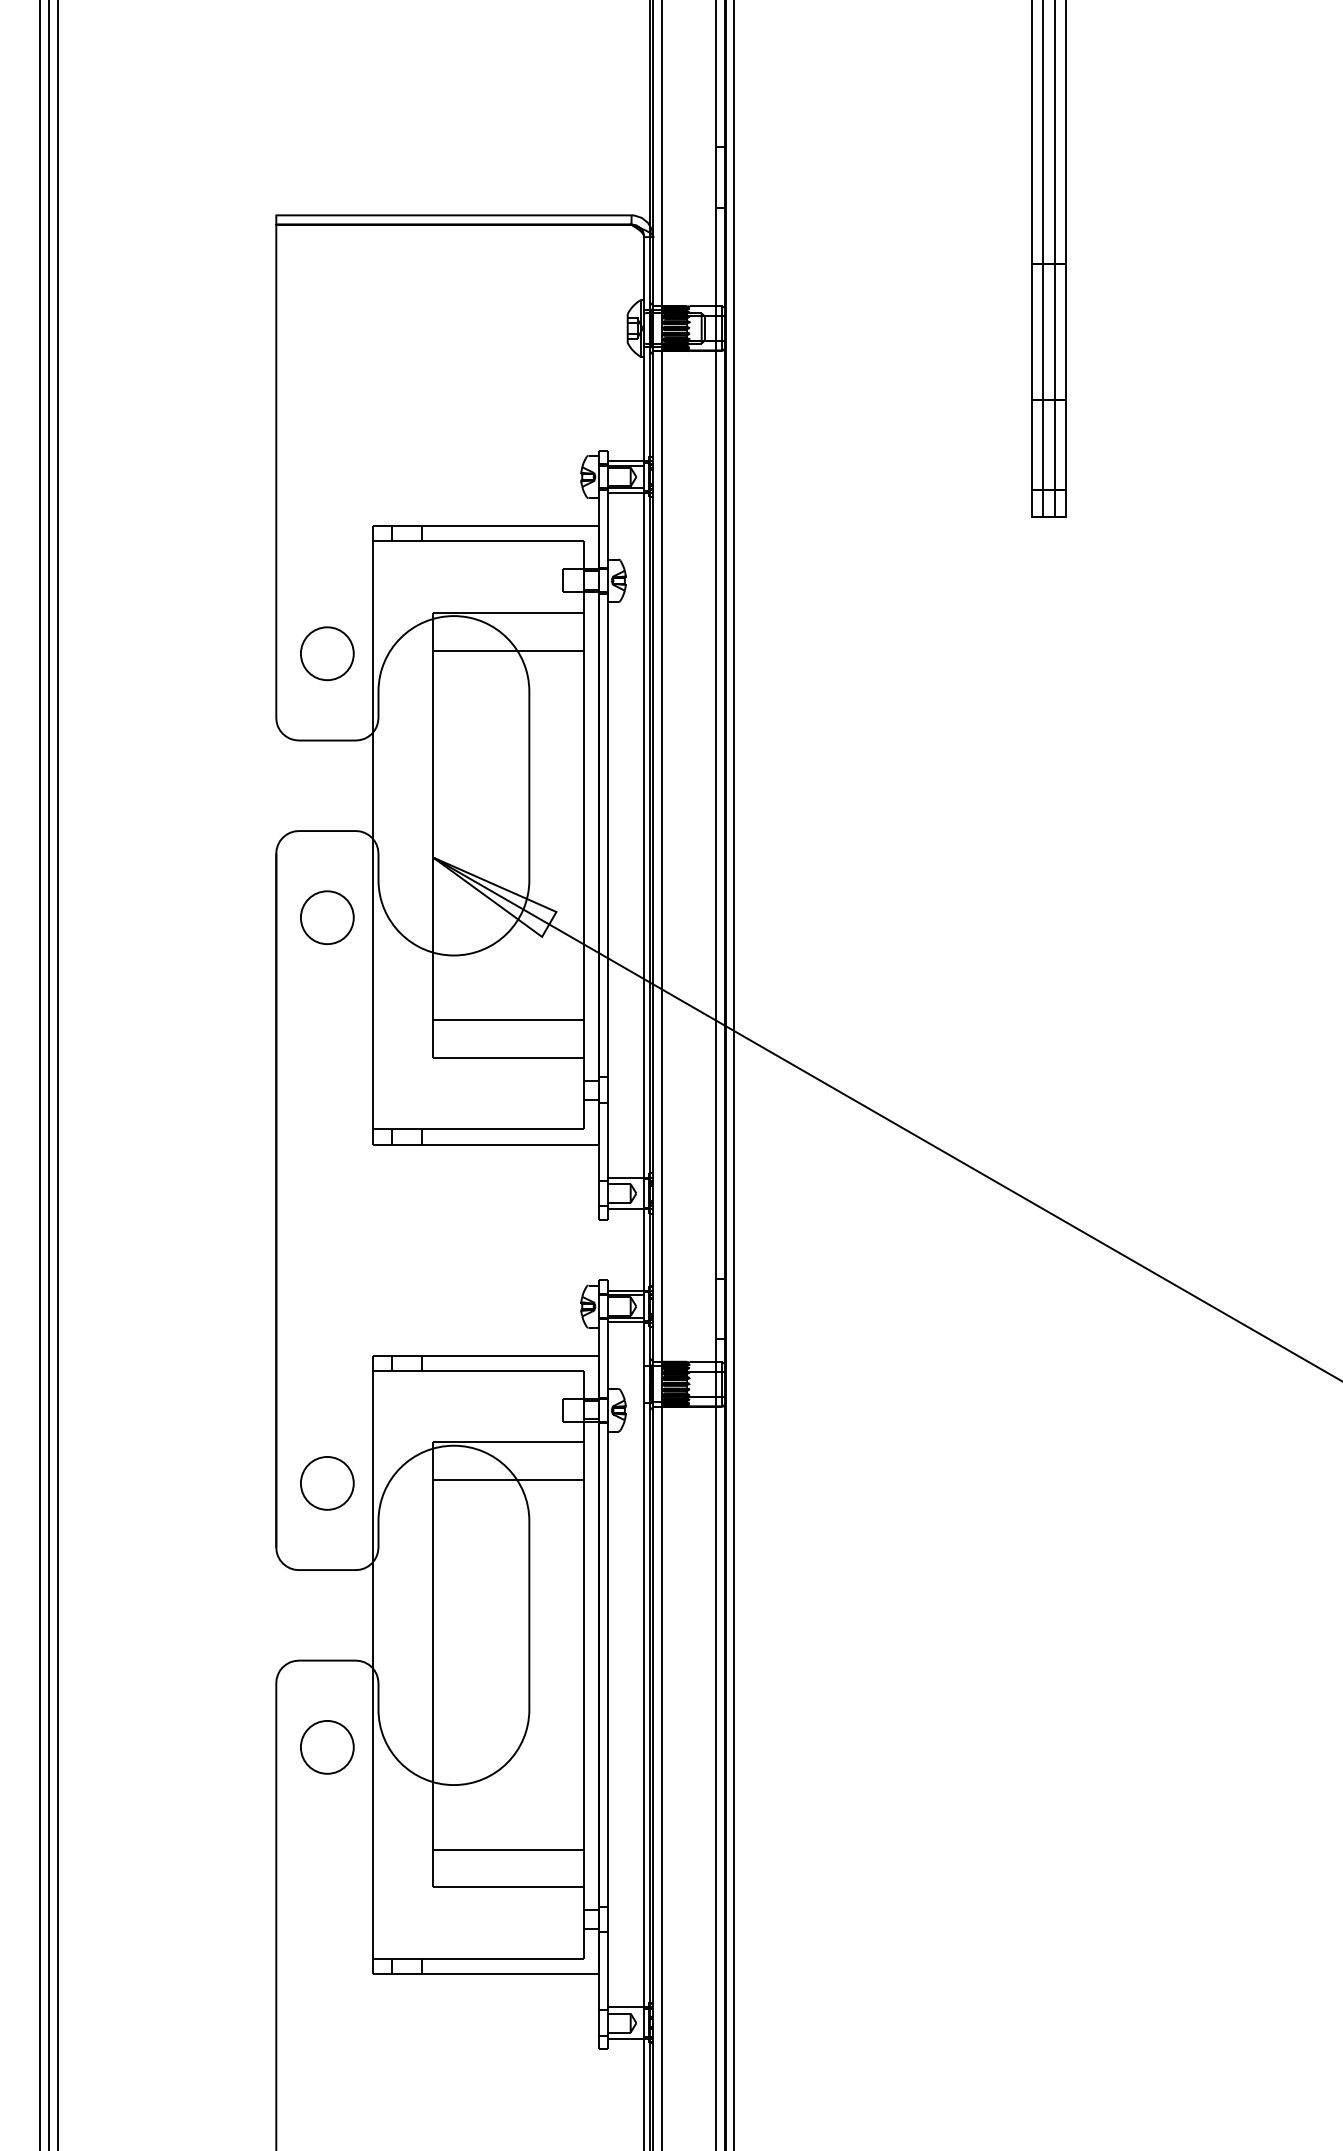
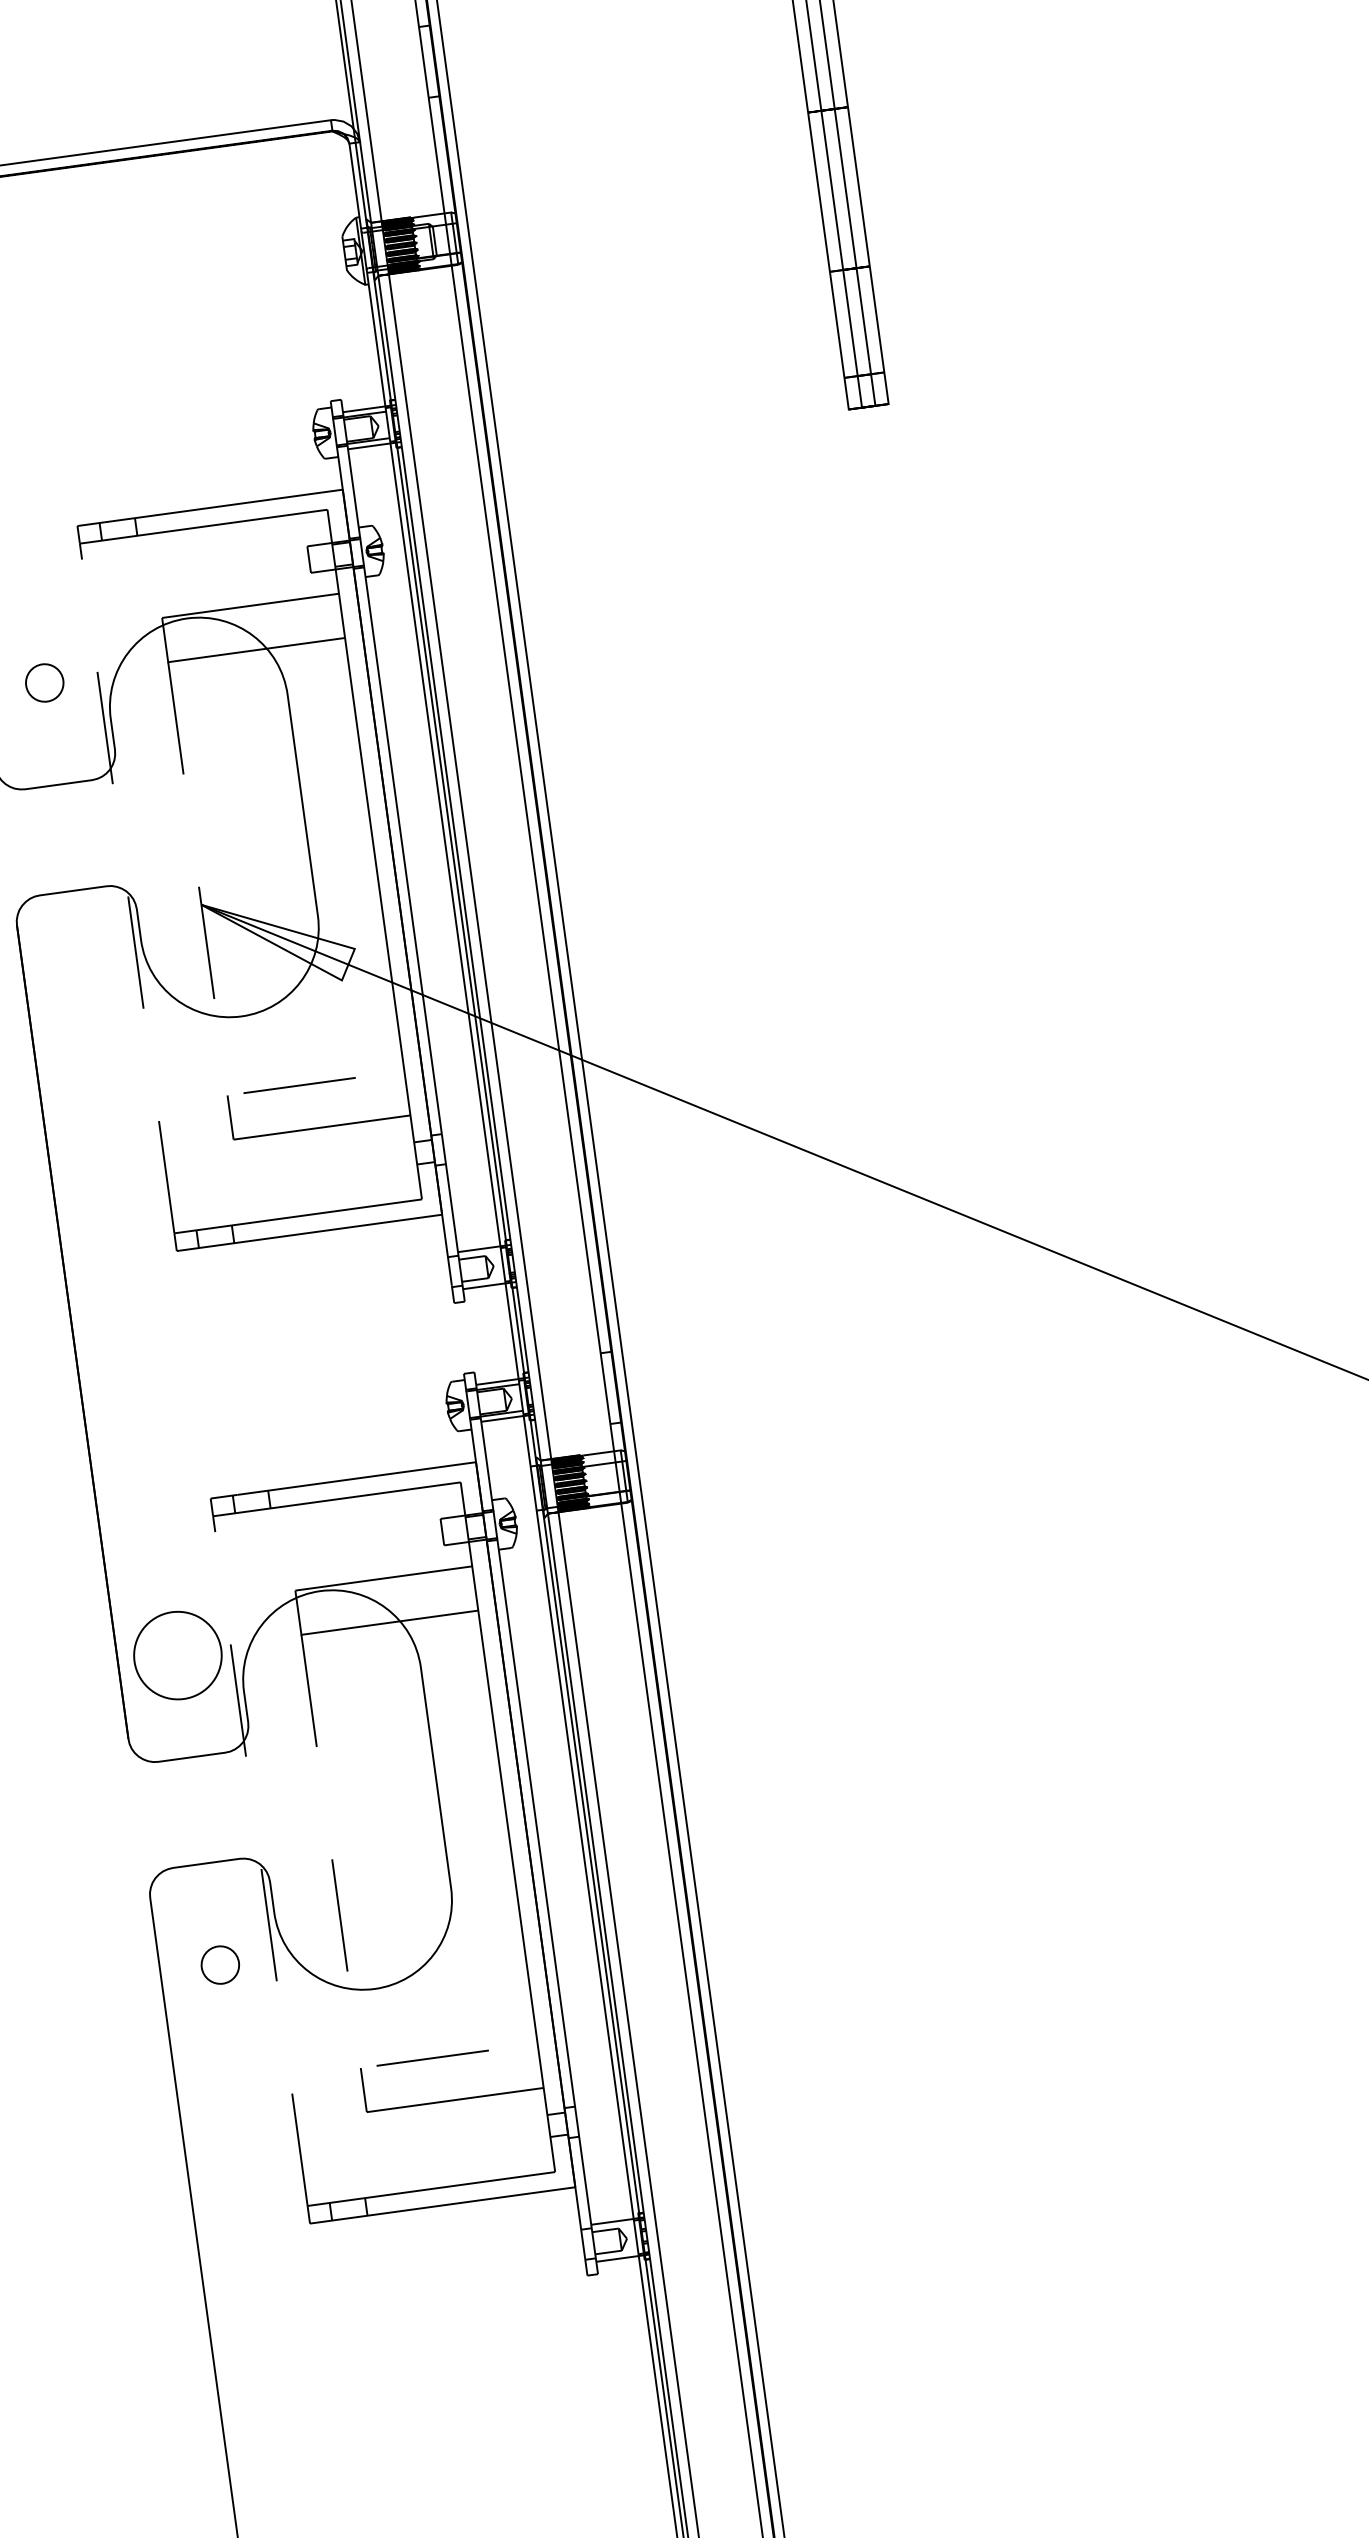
circle: (326, 653) -> (43, 682), size x0.6
line: (372, 826) -> (125, 878), solid -> dashed
line: (433, 911) -> (210, 968), solid -> dashed
circle: (327, 917) -> (87, 992), removed
circle: (327, 1483) -> (178, 1655), size x1.4
line: (372, 1656) -> (258, 1851), solid -> dashed
line: (433, 1740) -> (343, 1939), solid -> dashed
circle: (326, 1746) -> (219, 1964), size x0.6

